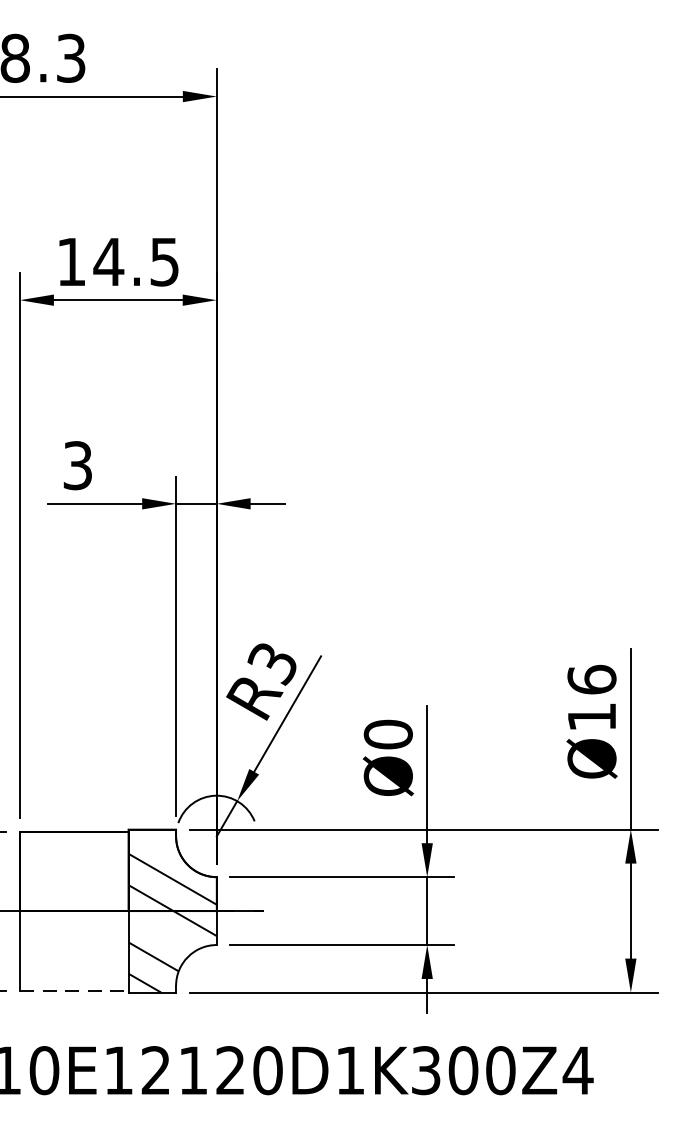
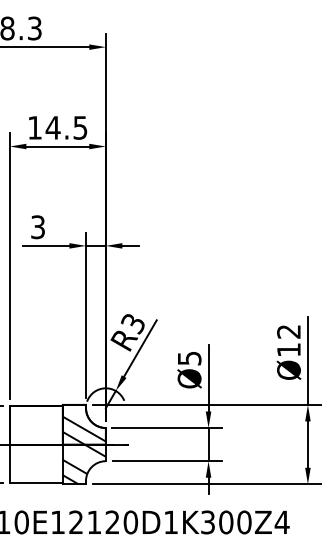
text: (591, 679) -> (288, 331), Ø16 -> Ø12
text: (388, 734) -> (189, 358), Ø0 -> Ø5
line: (74, 990) -> (36, 483), dashed -> solid

